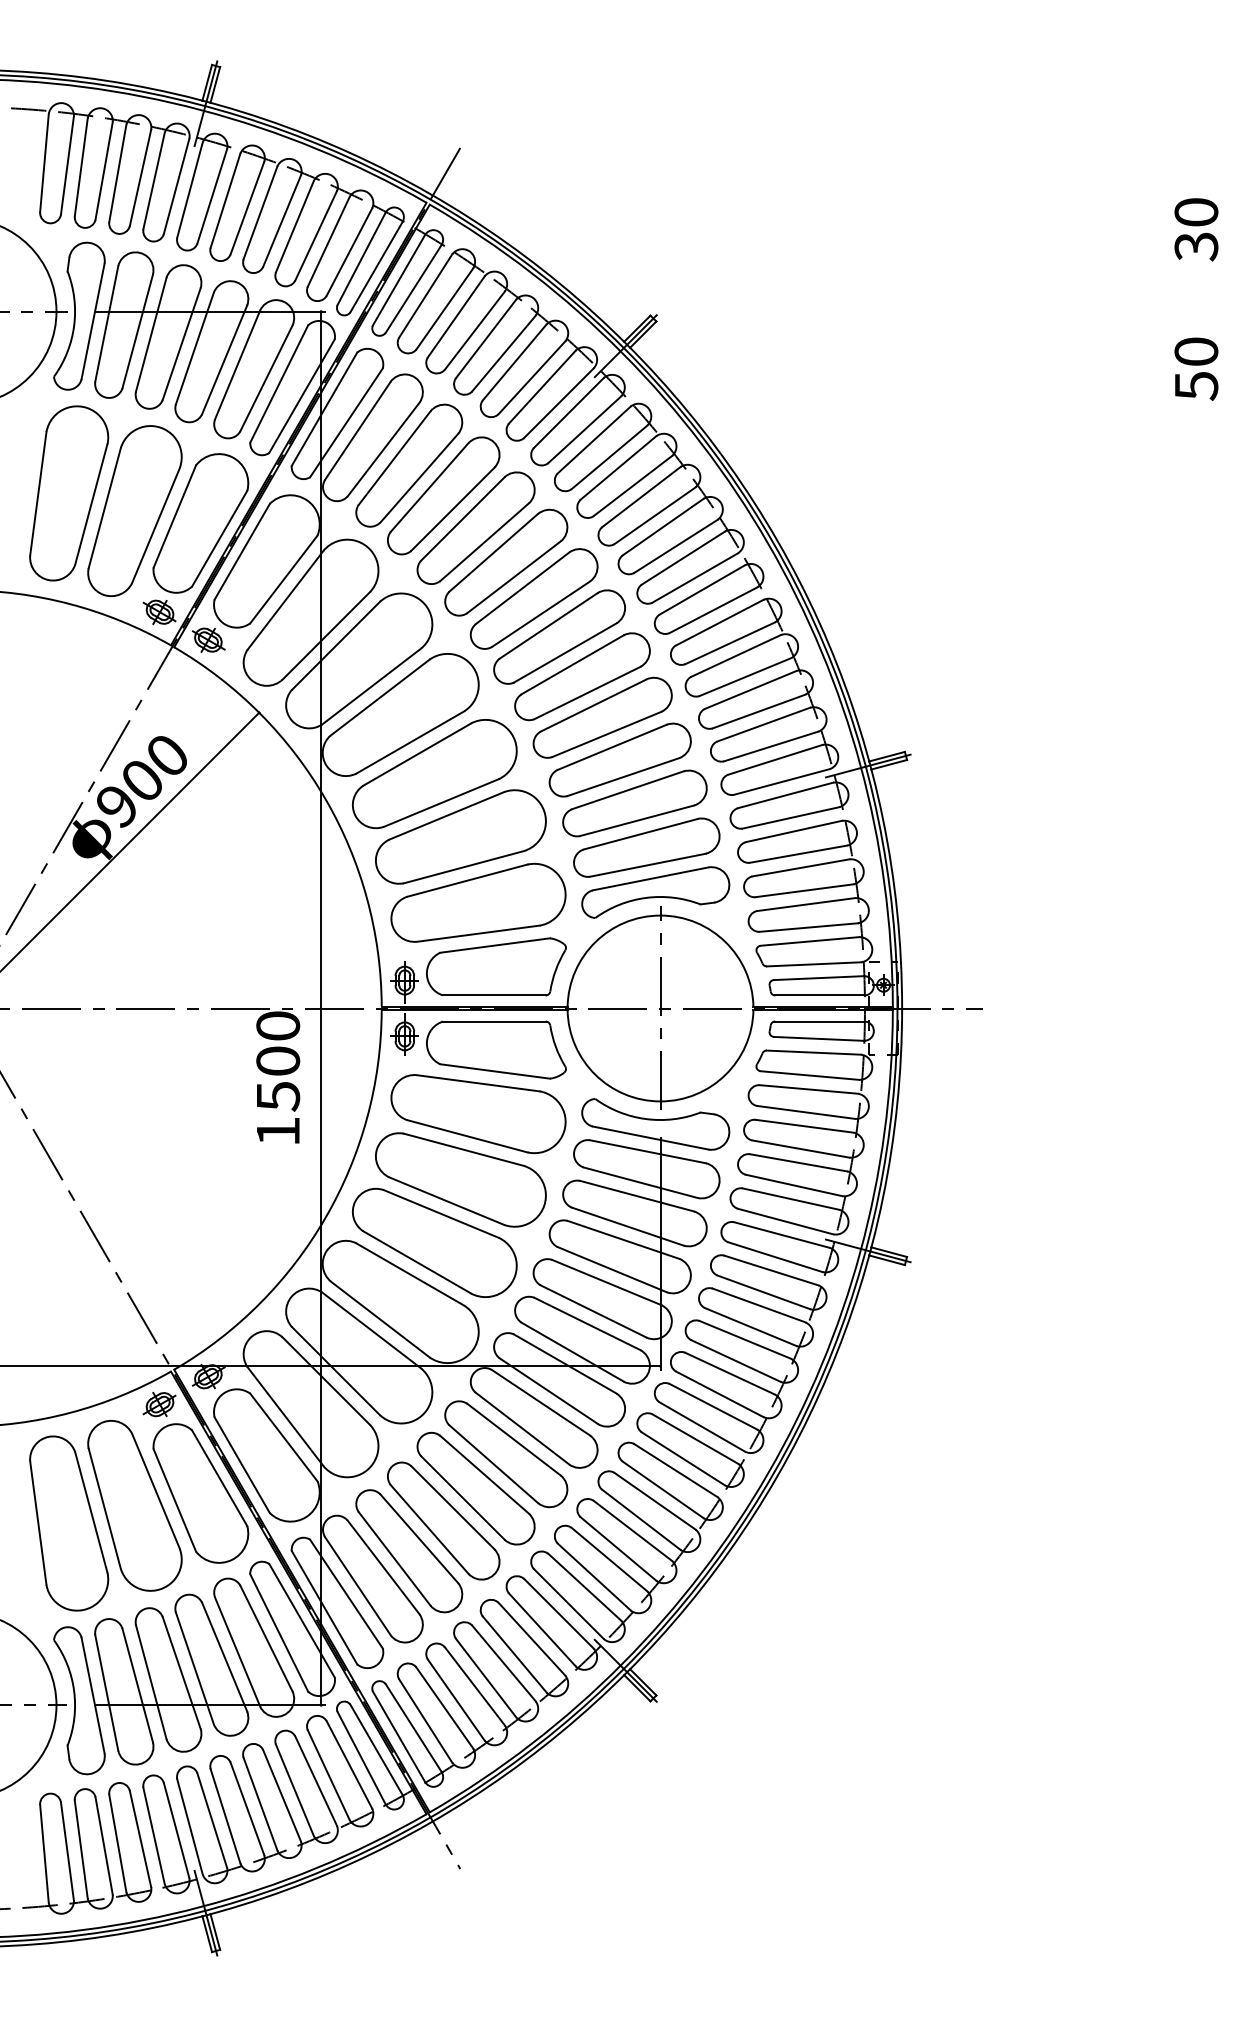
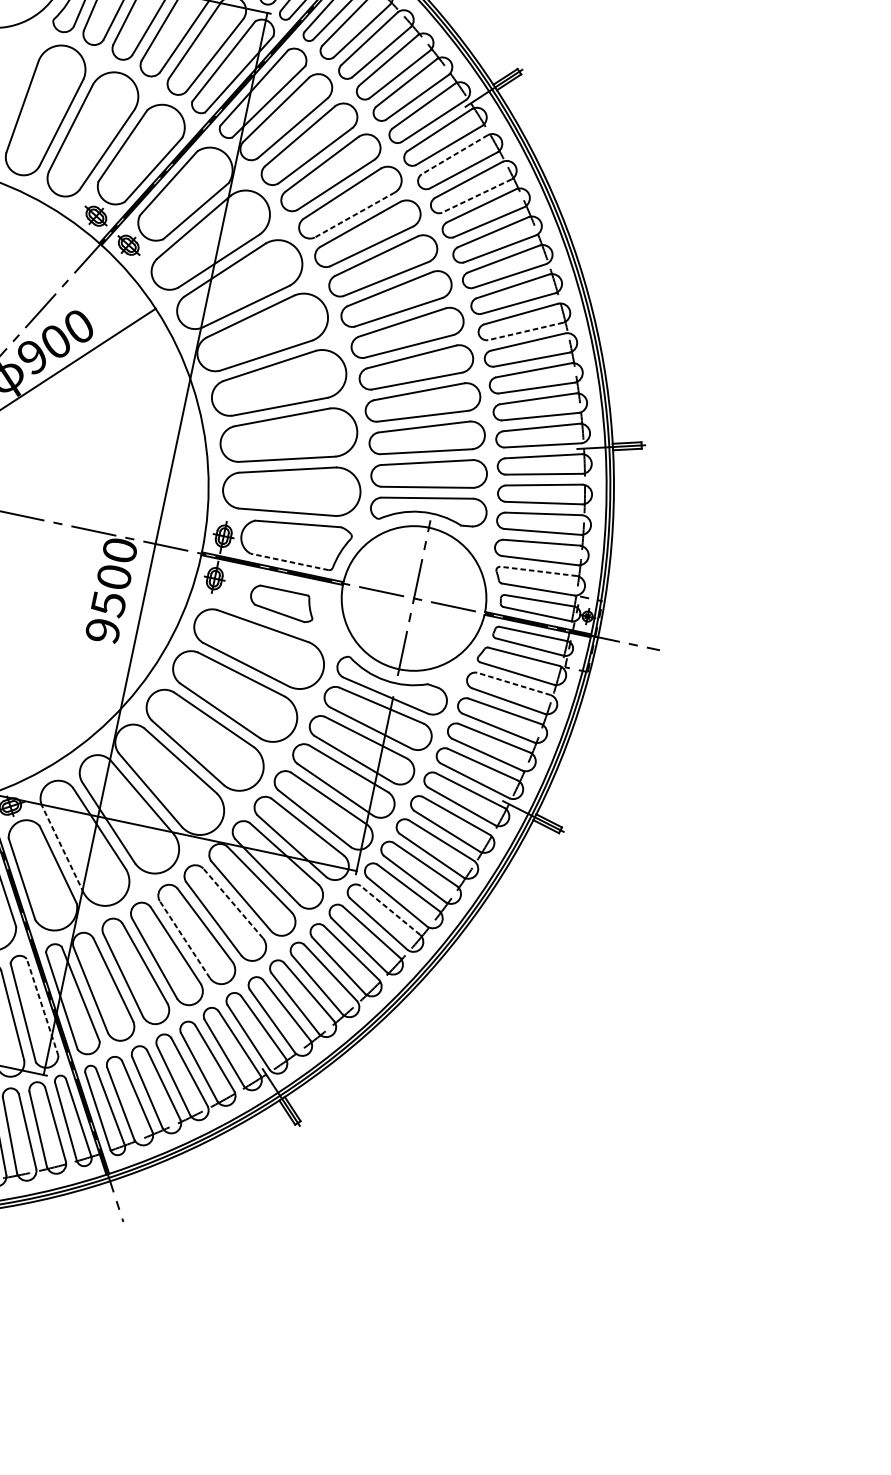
line: (593, 440) -> (454, 154), solid -> dashed
line: (632, 486) -> (476, 196), solid -> dashed
line: (484, 542) -> (354, 215), solid -> dashed
line: (729, 643) -> (525, 331), solid -> dashed
line: (809, 941) -> (538, 571), solid -> dashed
line: (493, 995) -> (288, 561), solid -> dashed
part: (496, 1049) -> (282, 603), size x0.6
line: (808, 1089) -> (513, 683), solid -> dashed
text: (278, 1131) -> (103, 630), 1500 -> 9500
line: (713, 1406) -> (390, 910), solid -> dashed
line: (285, 1416) -> (62, 849), solid -> dashed
line: (514, 1439) -> (233, 903), solid -> dashed
line: (462, 1497) -> (184, 939), solid -> dashed
line: (301, 1620) -> (42, 1007), solid -> dashed

